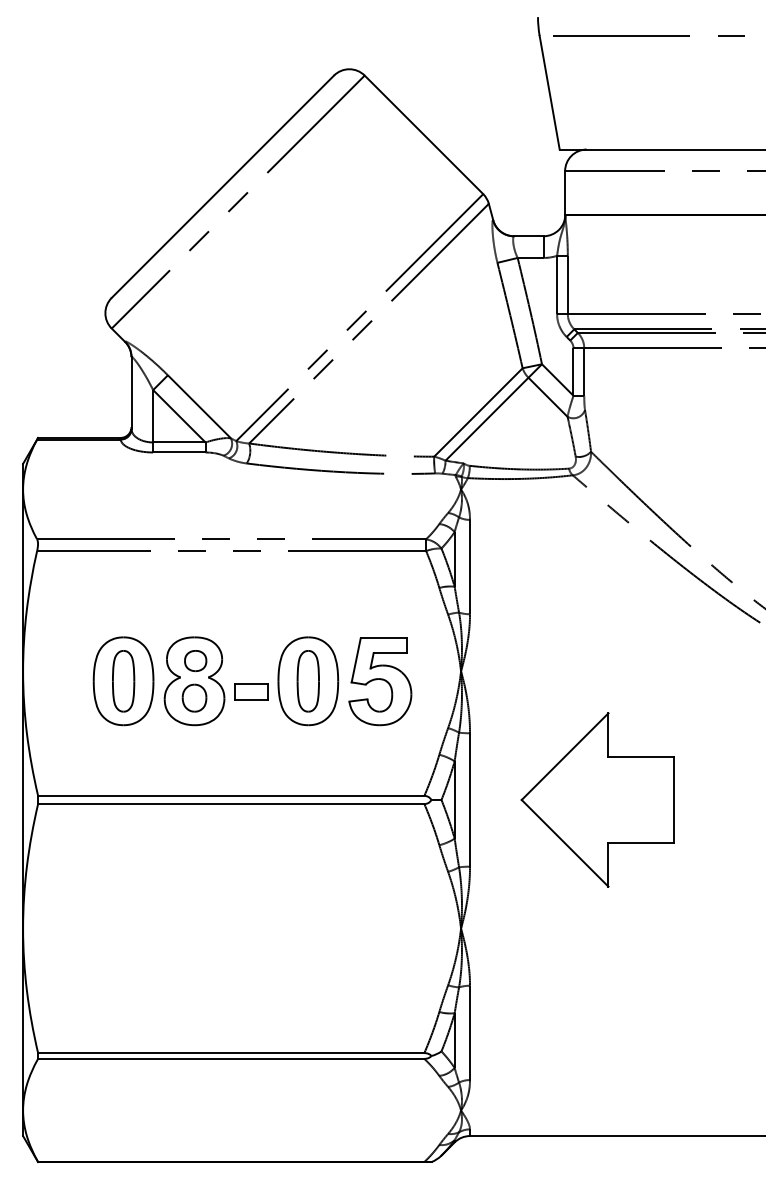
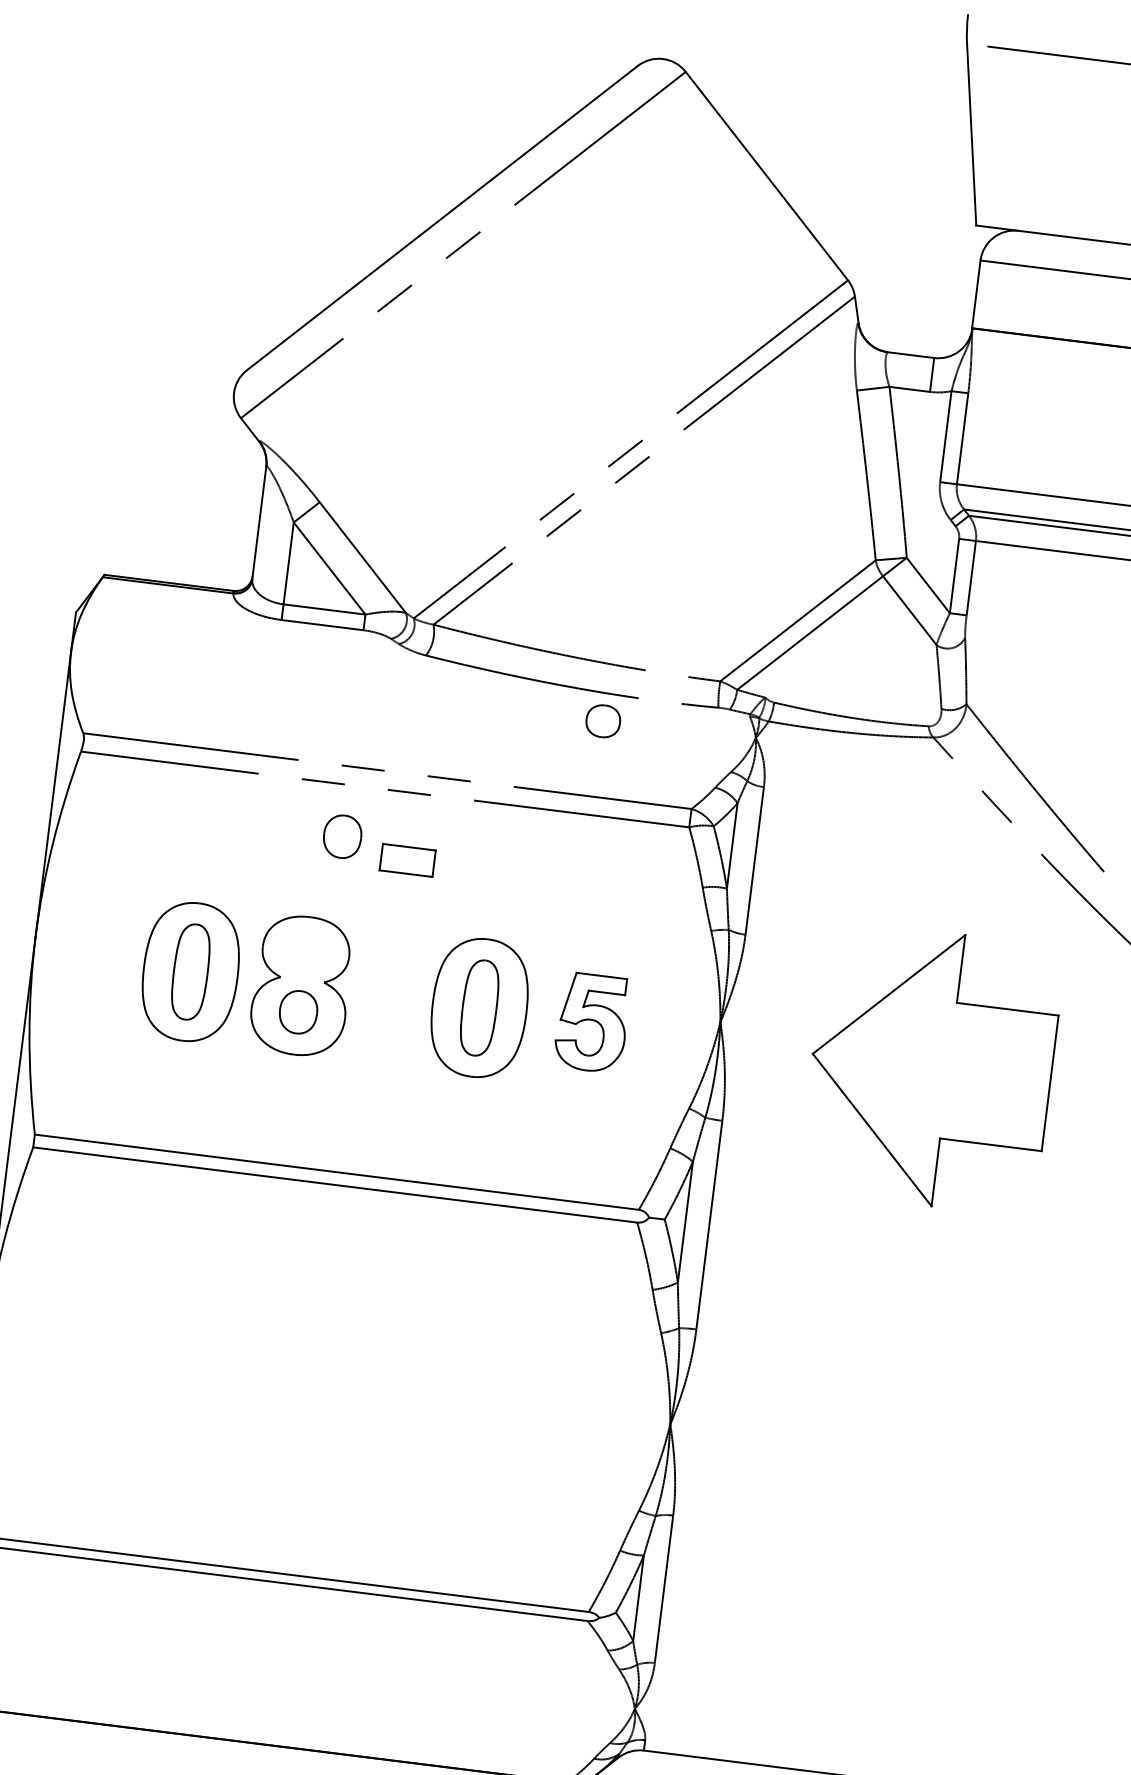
part: (208, 583) -> (342, 835), added
part: (195, 660) -> (603, 720), moved
part: (380, 681) -> (592, 1022), size x0.7
part: (251, 691) -> (407, 859), moved
part: (597, 799) -> (931, 1067), moved

